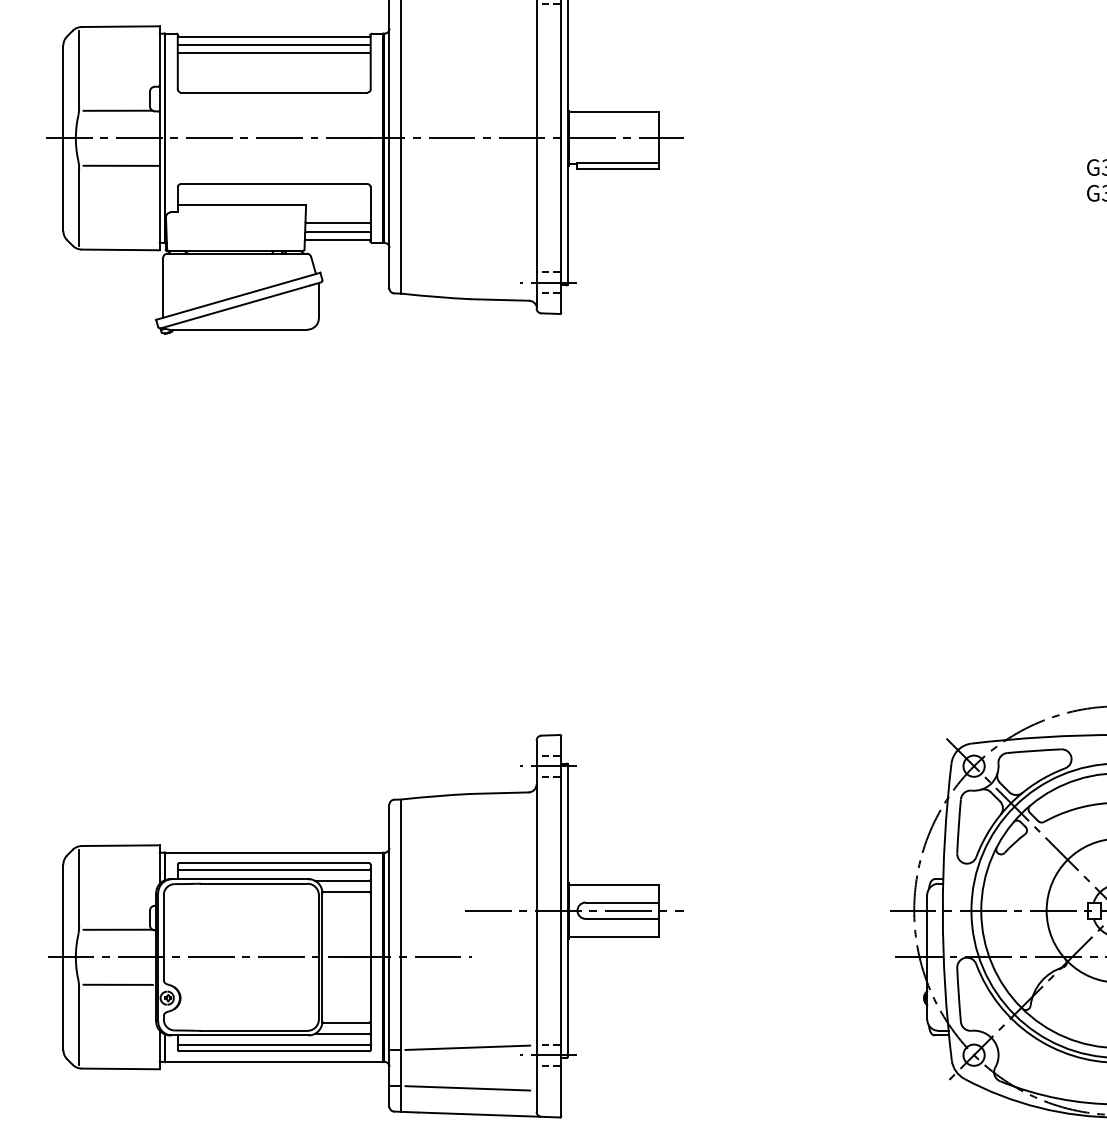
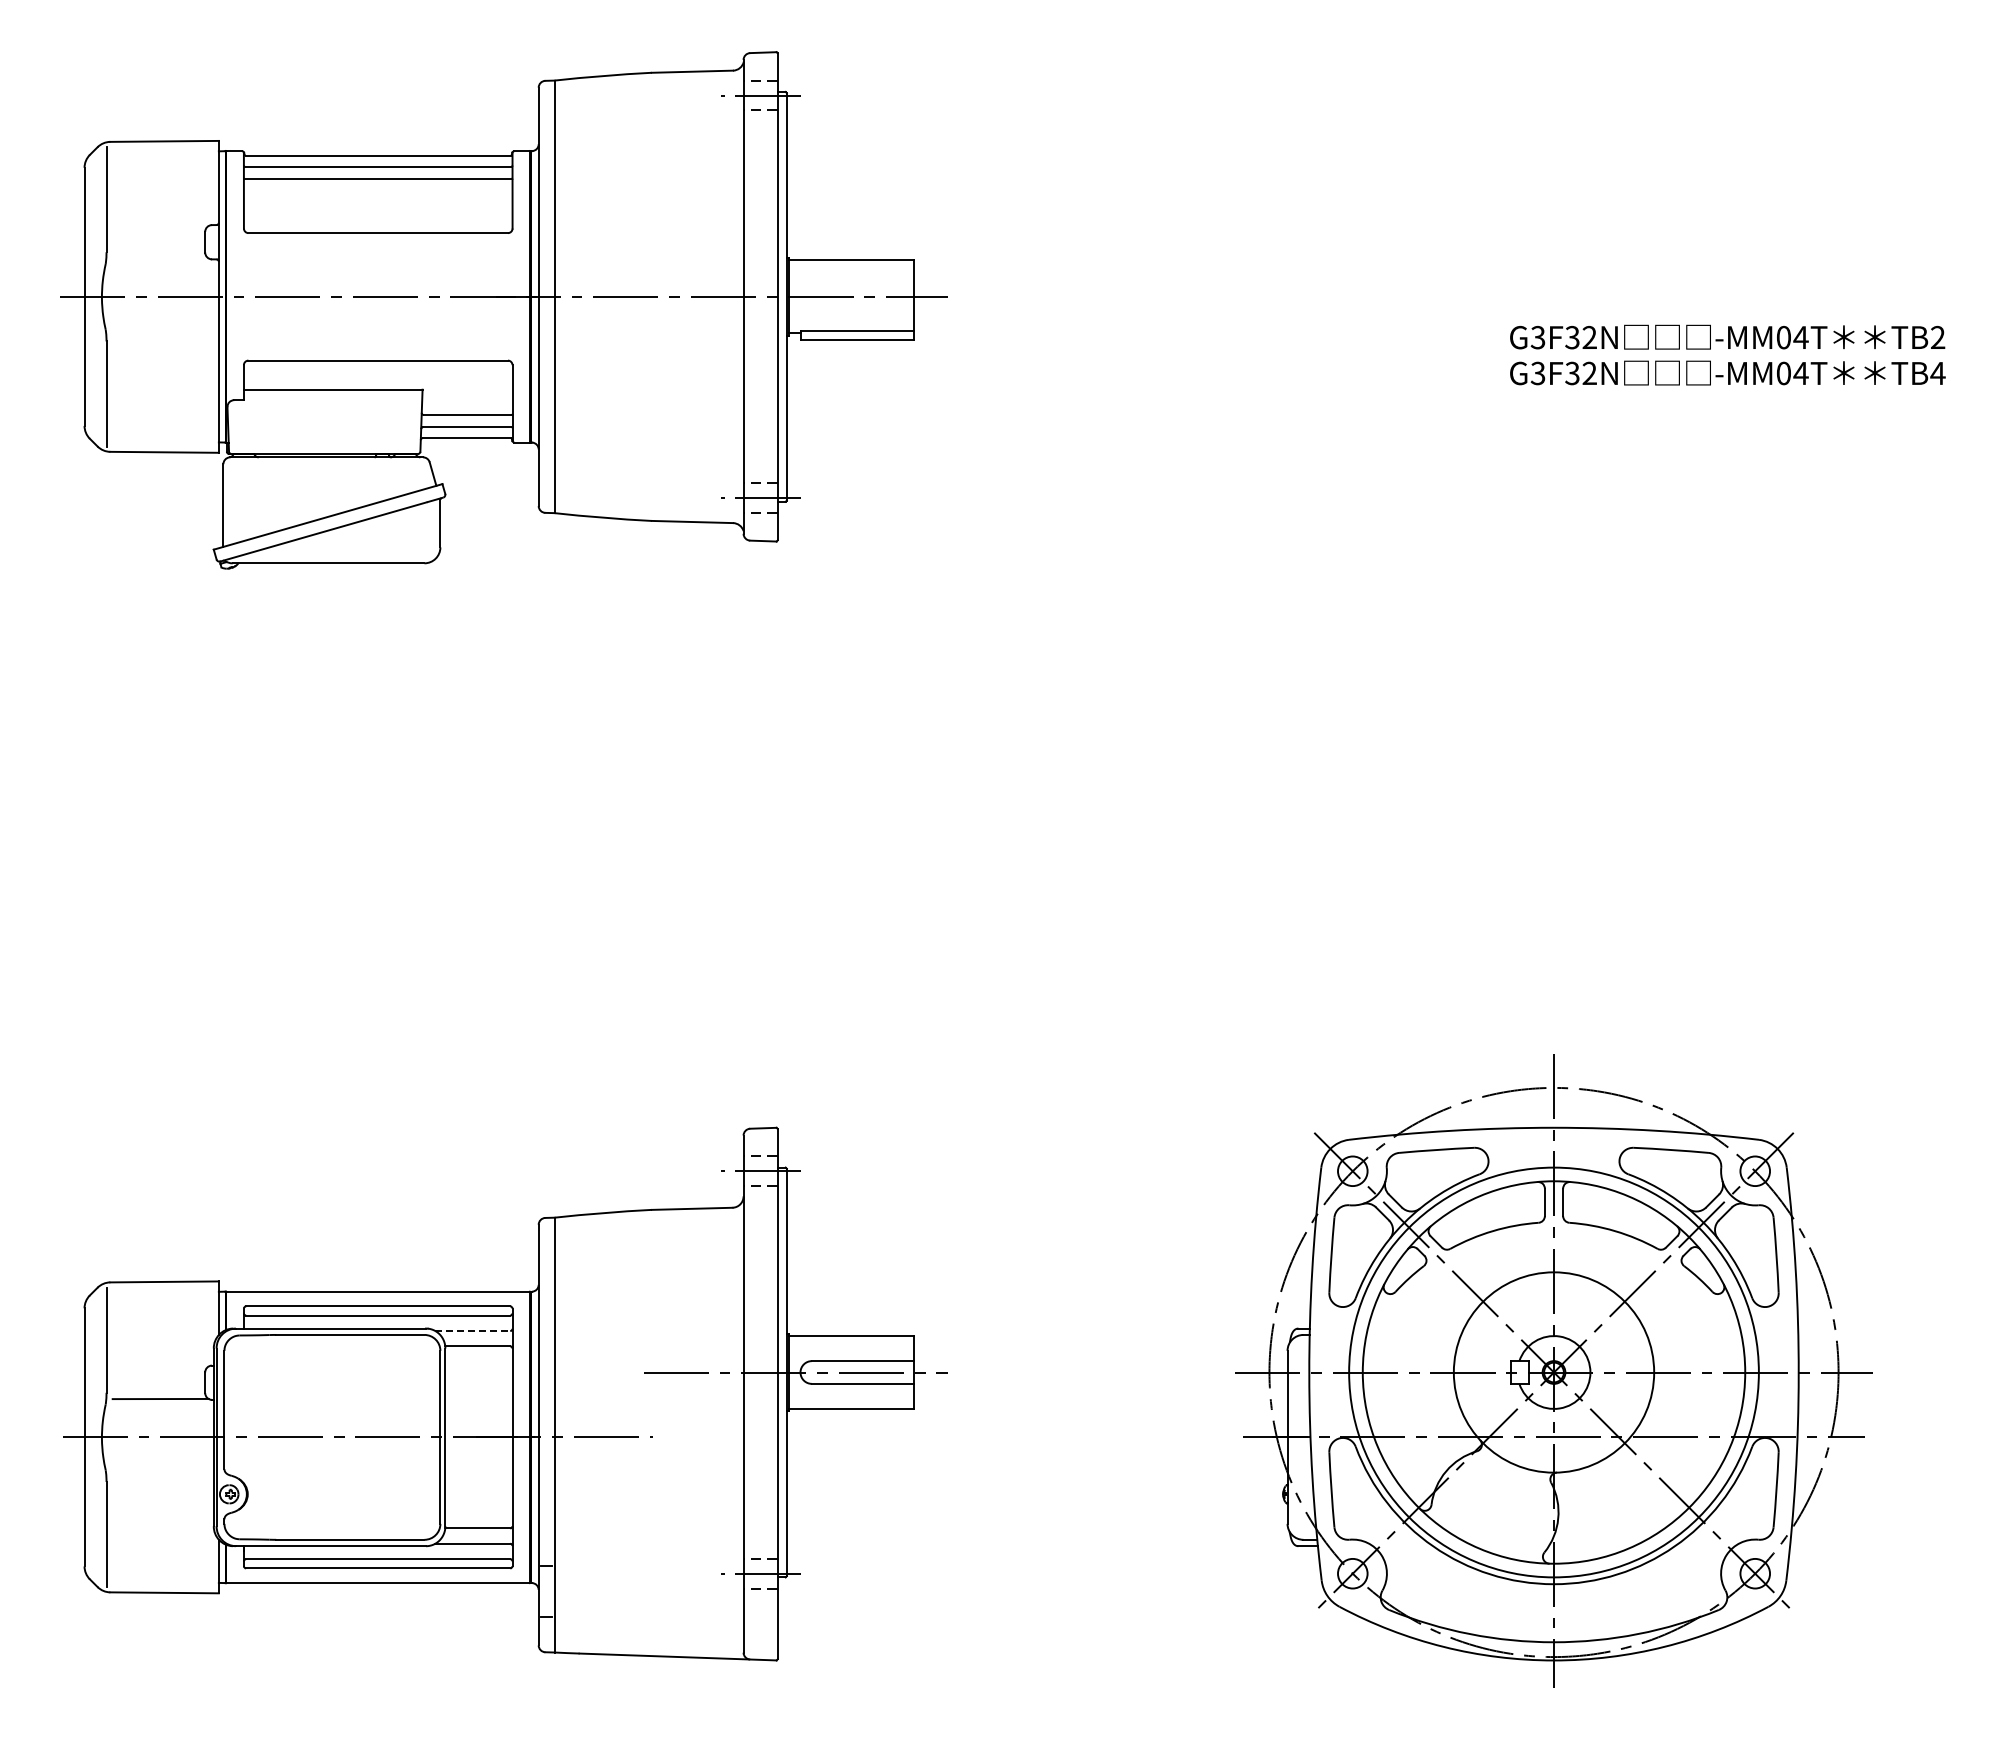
line: (117, 110) -> (160, 258), removed
line: (121, 166) -> (165, 335), removed
line: (342, 881) -> (473, 1331), solid -> dashed
line: (117, 984) -> (160, 1475), removed
line: (467, 1047) -> (647, 1563), removed
line: (467, 1088) -> (647, 1619), removed

